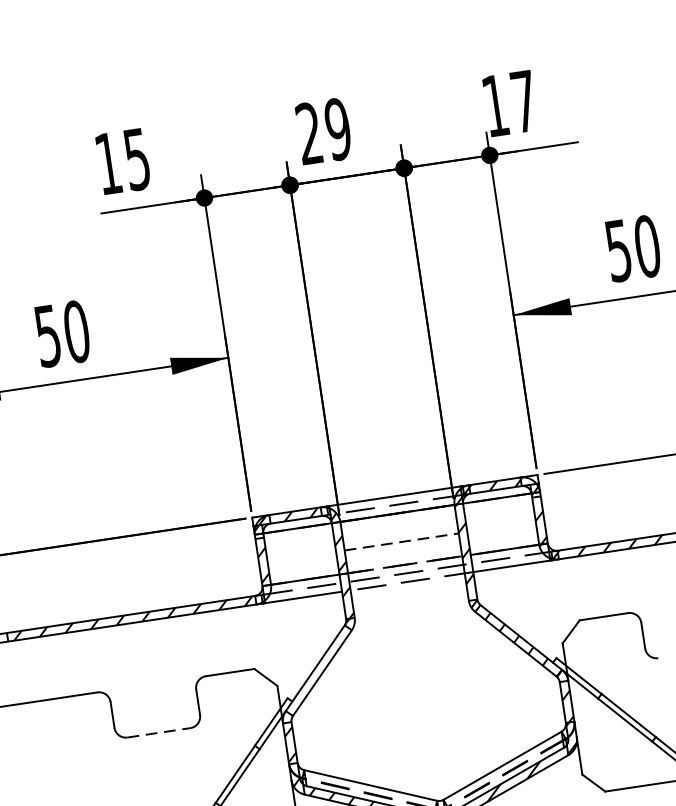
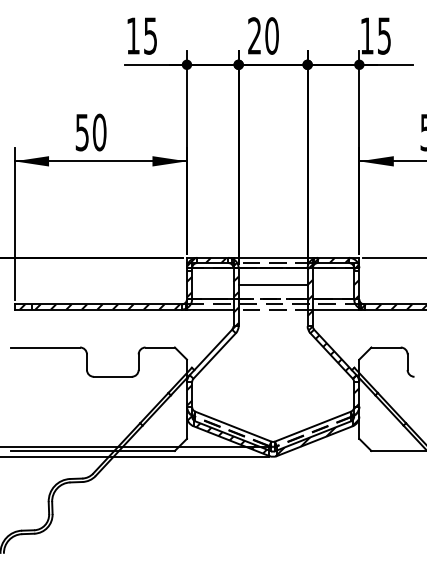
text: (524, 100) -> (384, 35), 17 -> 15
text: (337, 128) -> (271, 35), 29 -> 20
line: (402, 541) -> (273, 285), dashed -> solid
line: (158, 732) -> (112, 376), dashed -> solid

